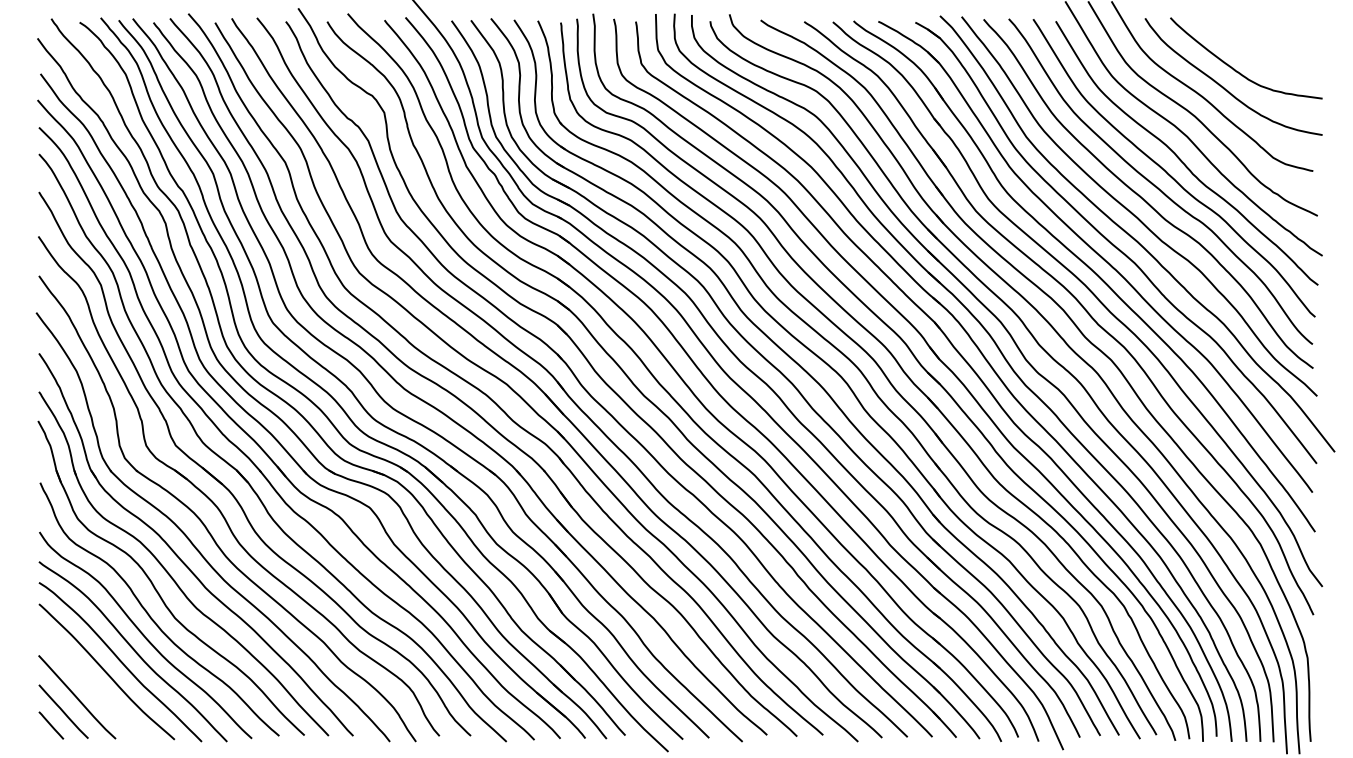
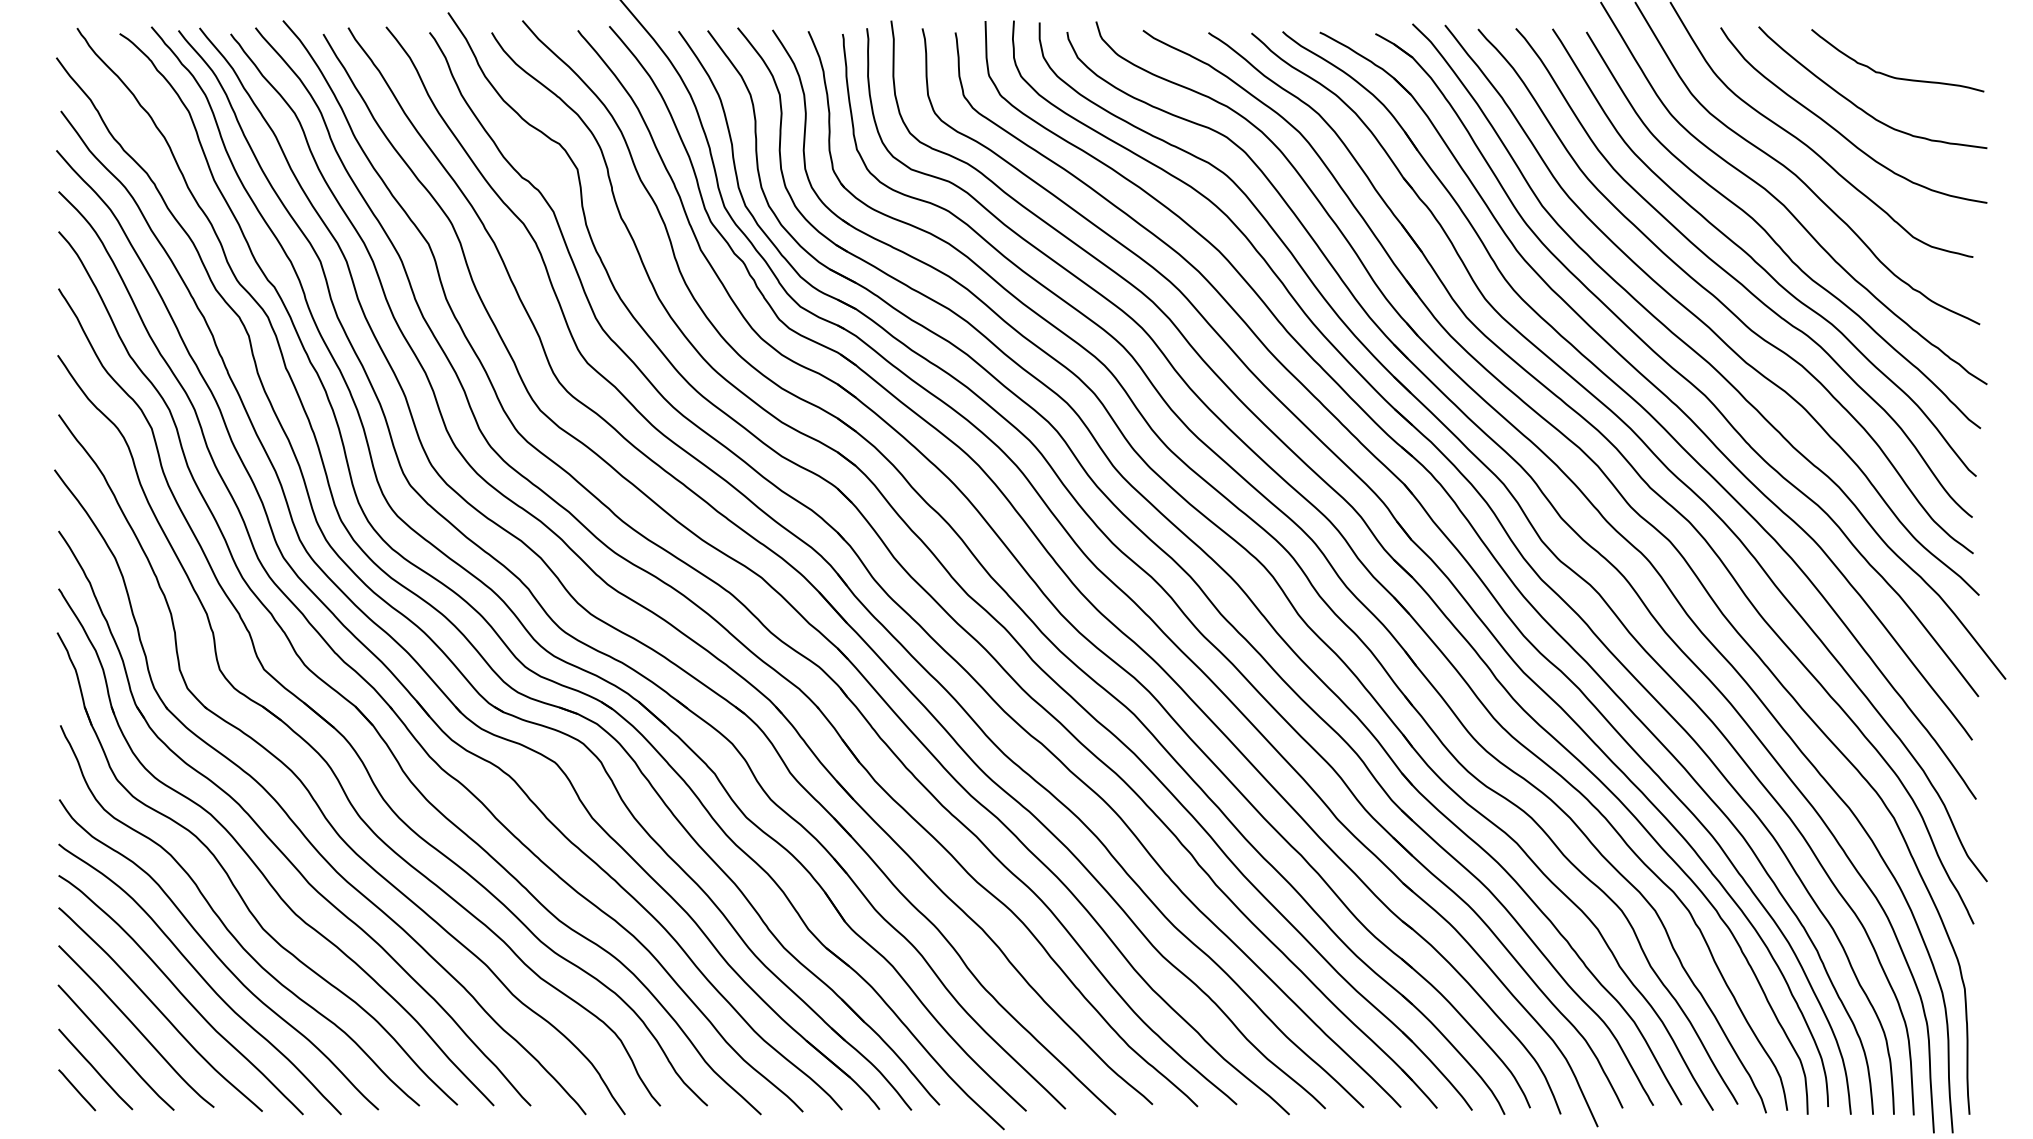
curve: (1260, 50) -> (1894, 75), added
curve: (90, 682) -> (135, 1025), added

